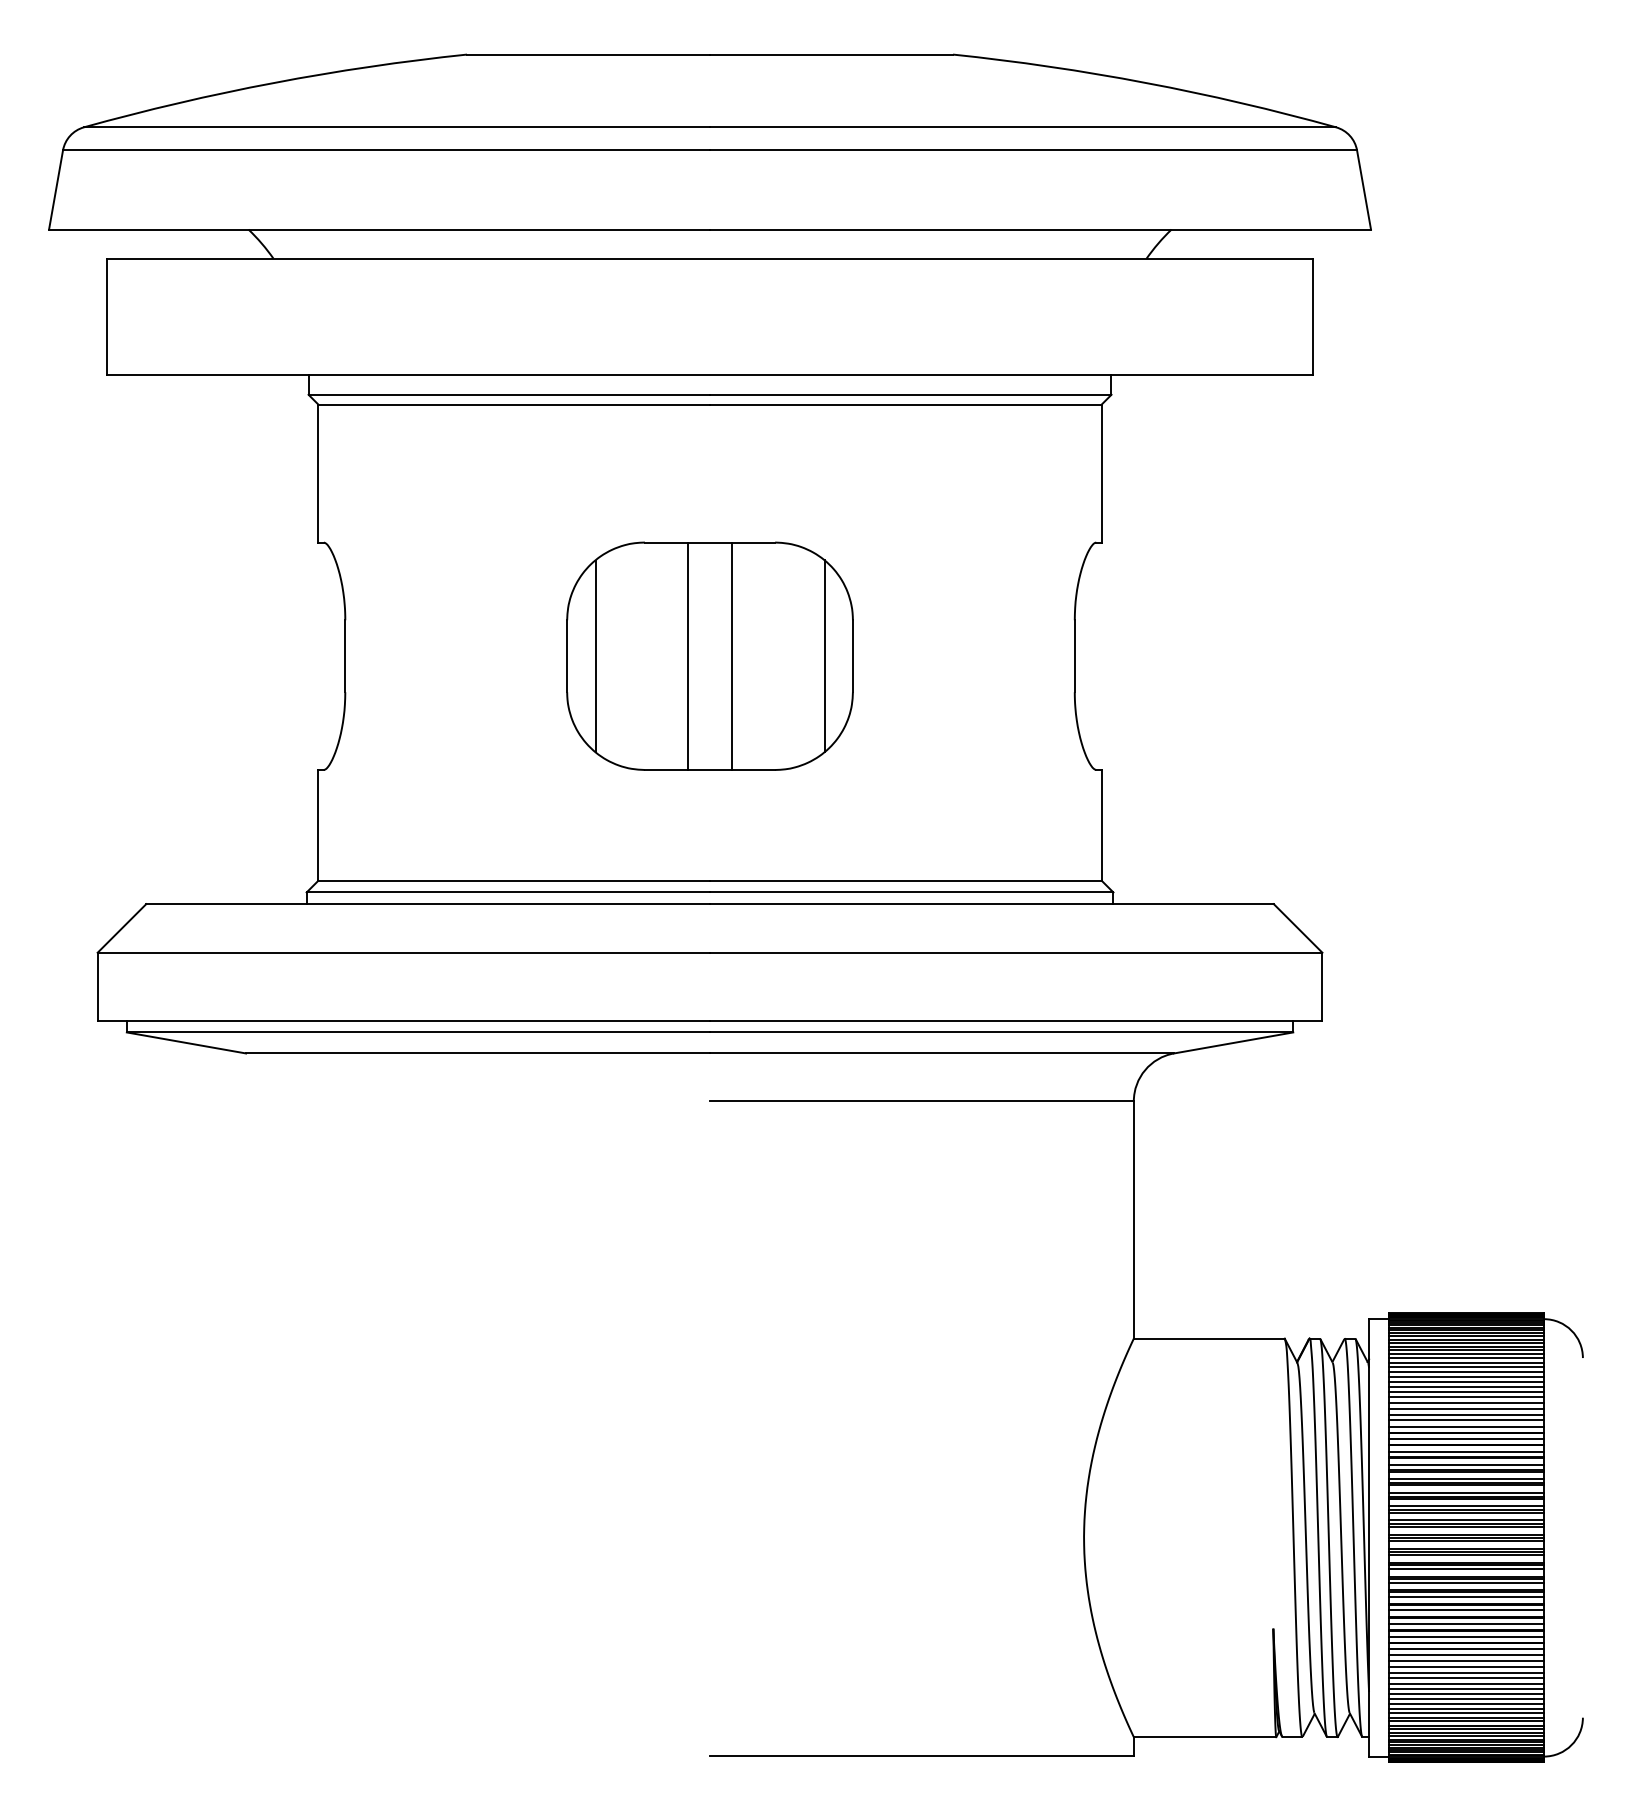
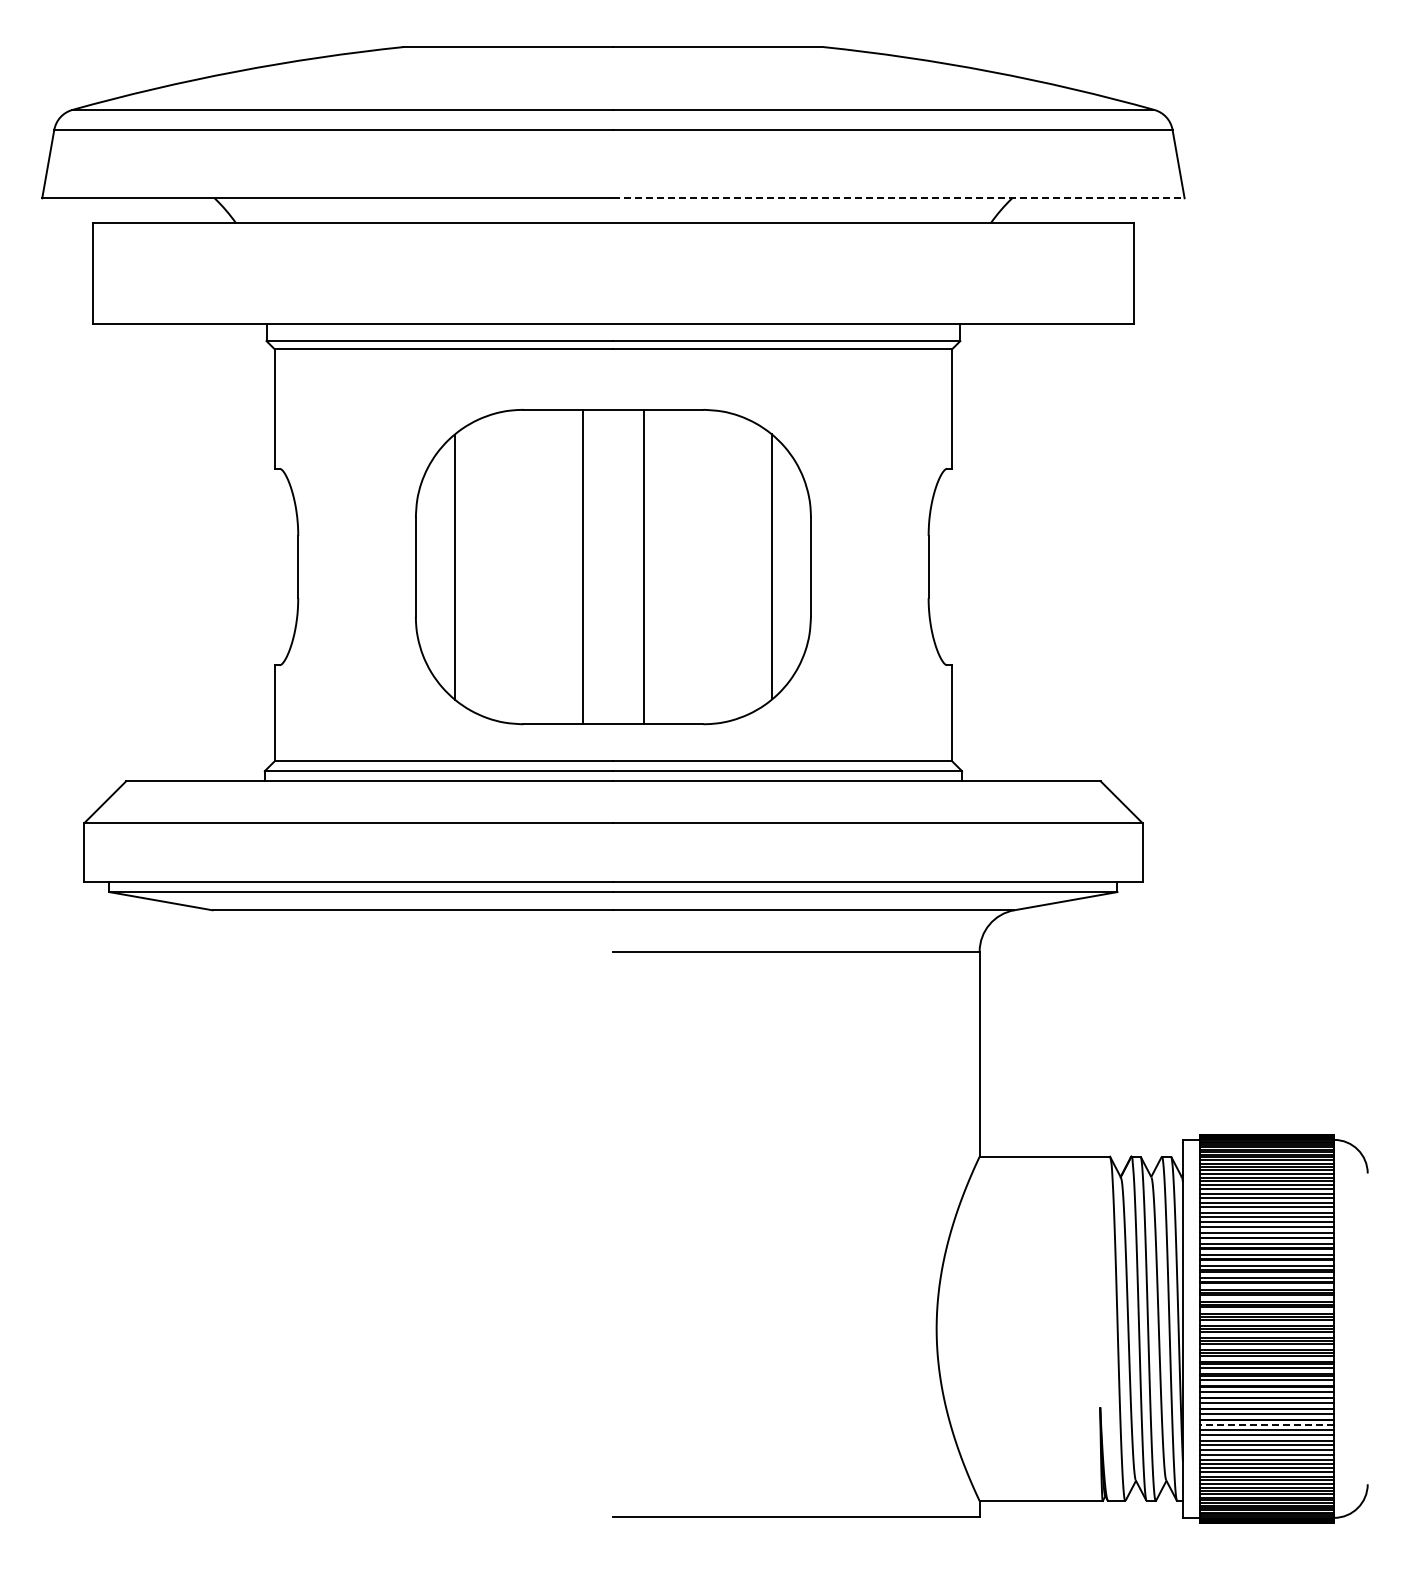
line: (1041, 229) -> (899, 198), solid -> dashed
part: (710, 655) -> (613, 566), size x1.6
line: (1465, 1648) -> (1266, 1424), solid -> dashed

